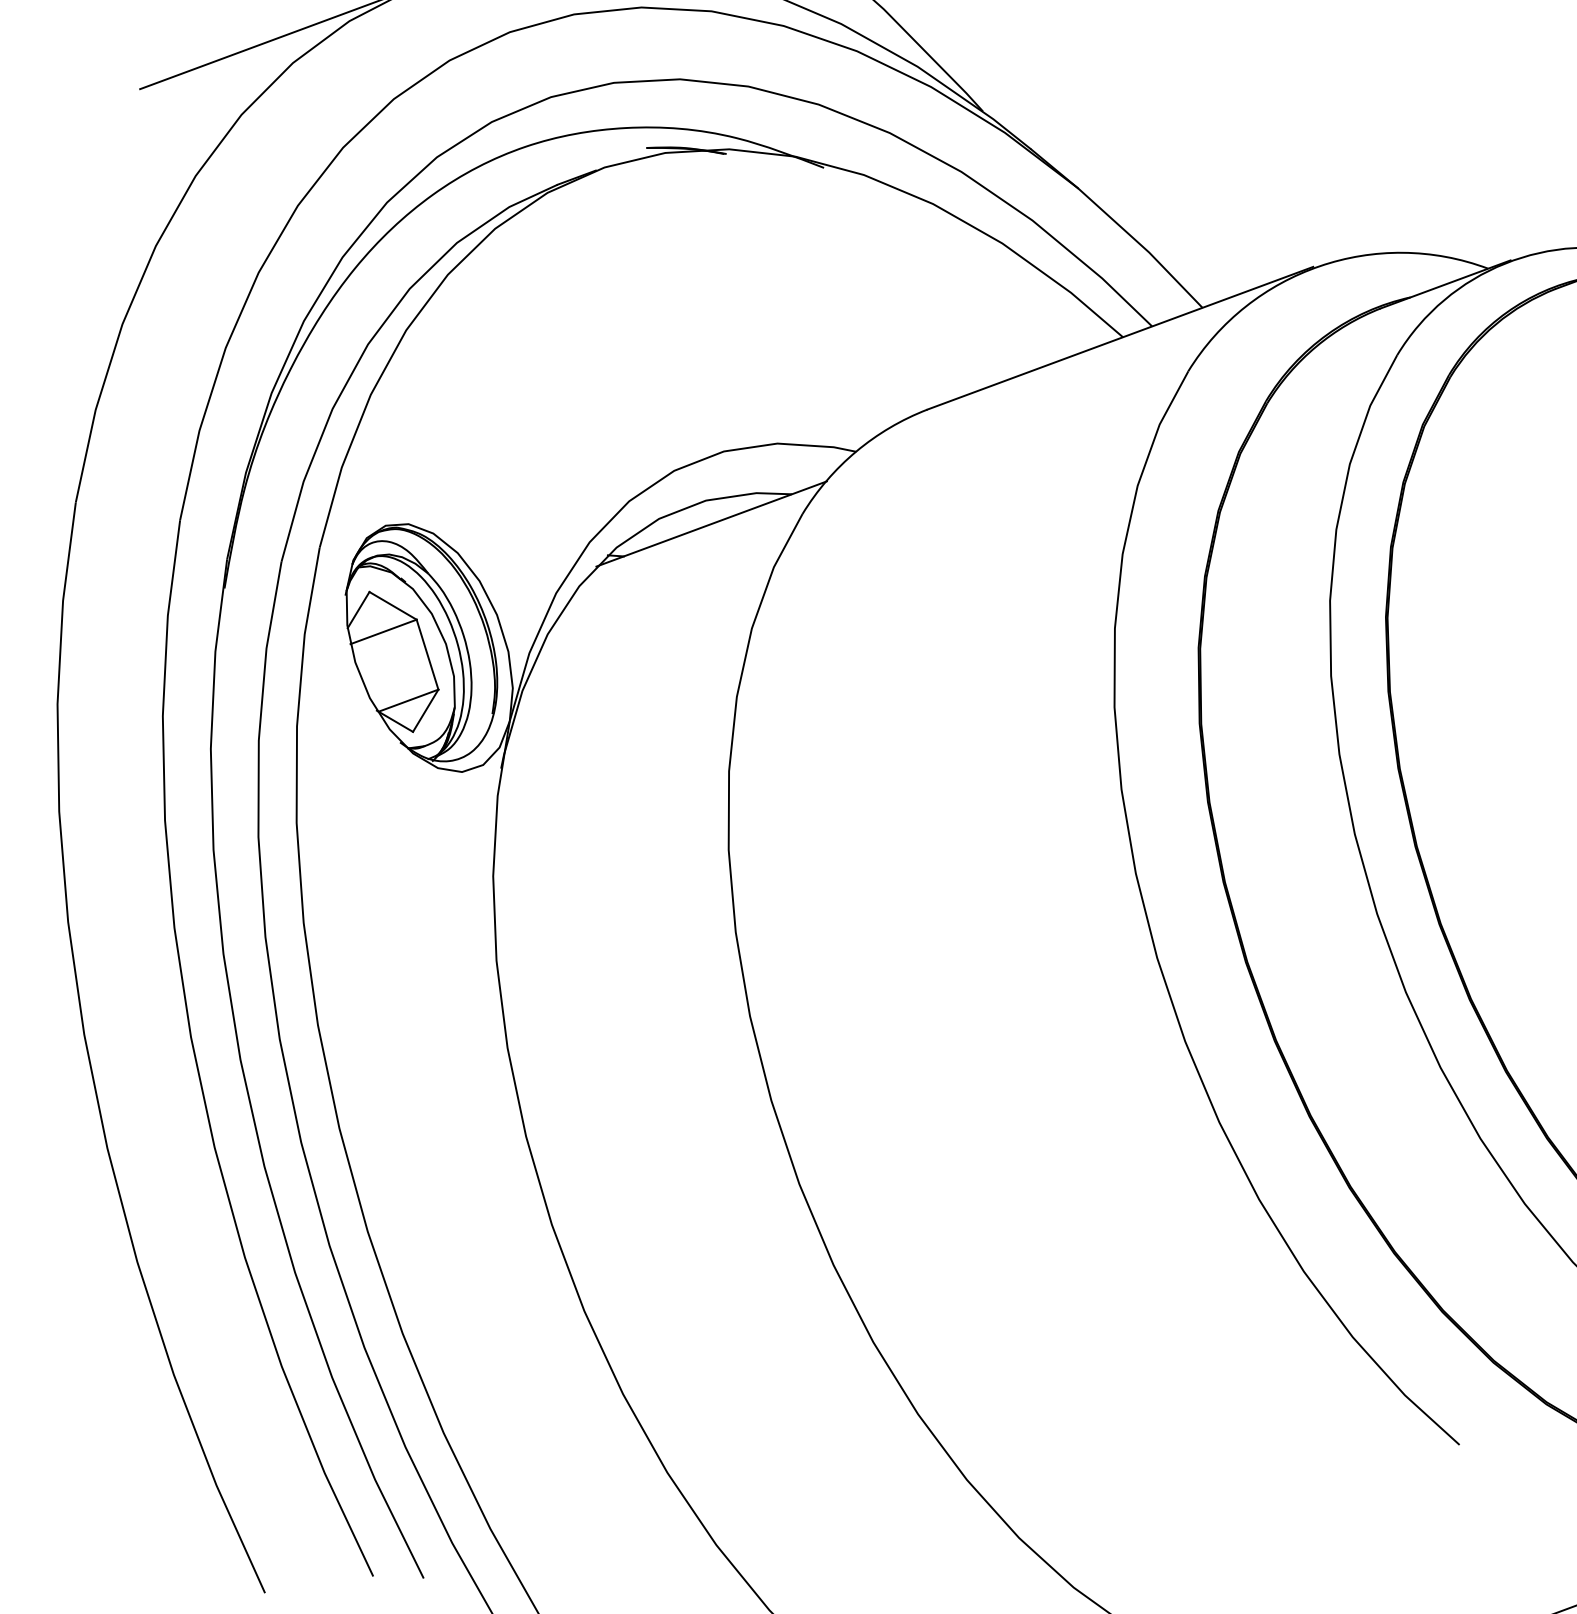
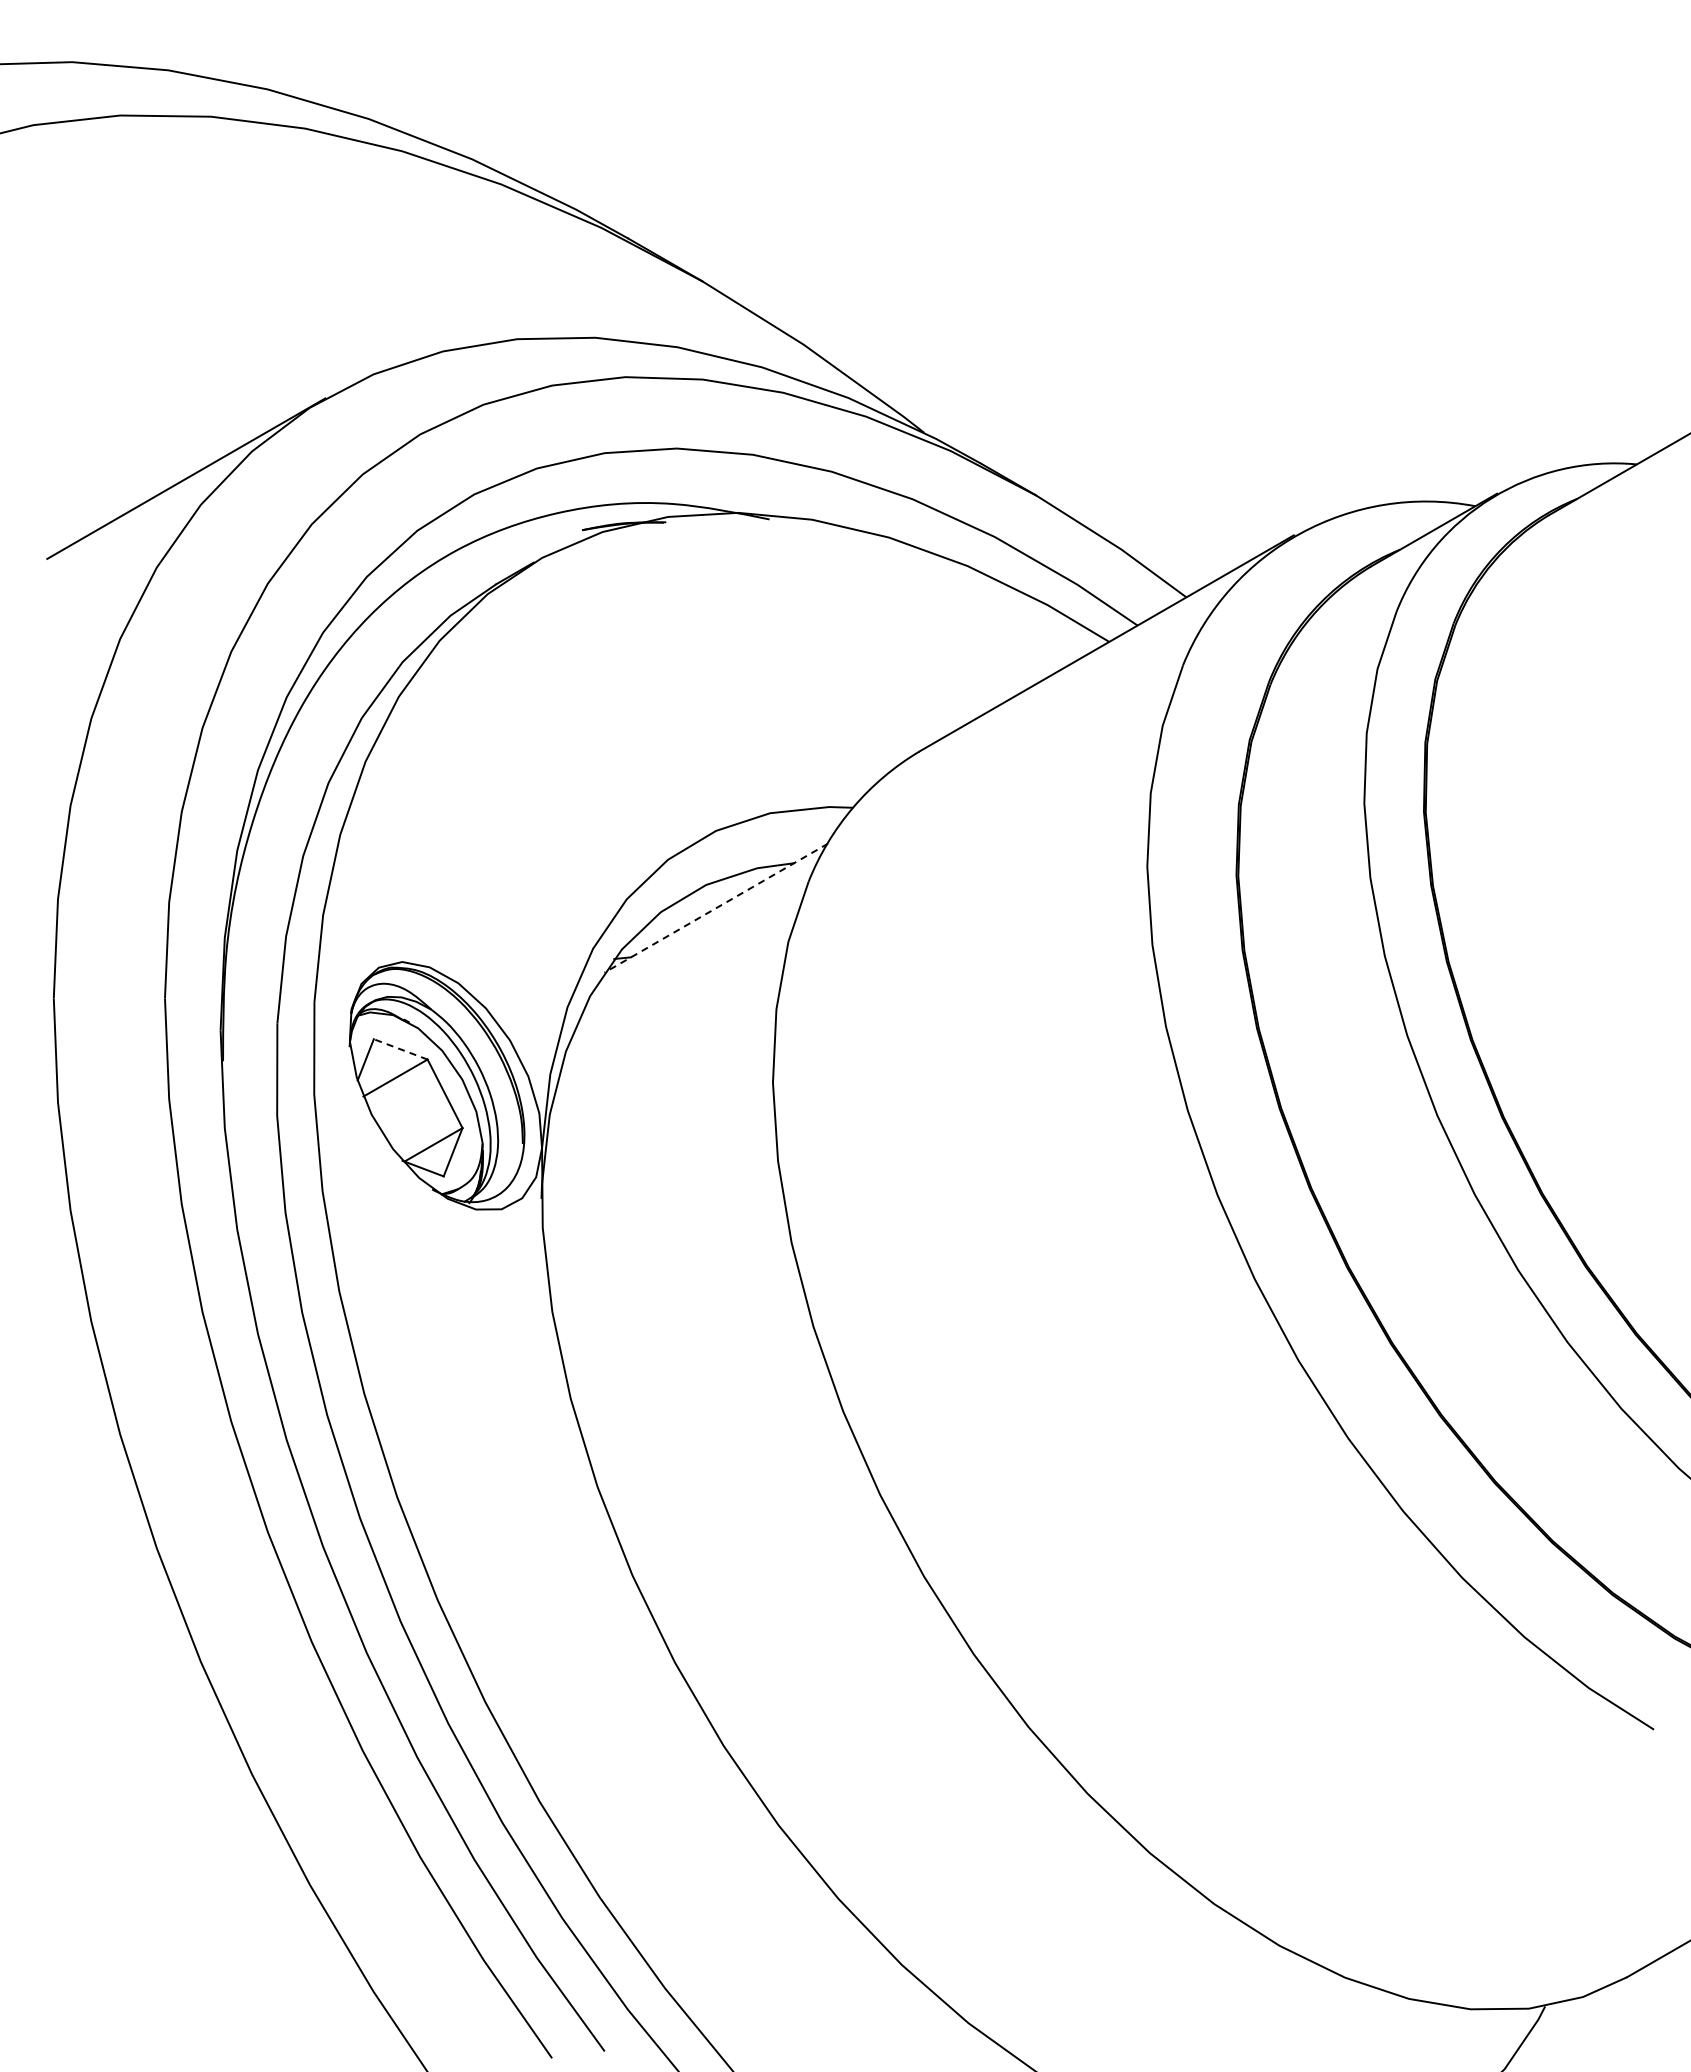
line: (710, 524) -> (715, 908), solid -> dashed
line: (392, 605) -> (400, 1049), solid -> dashed

